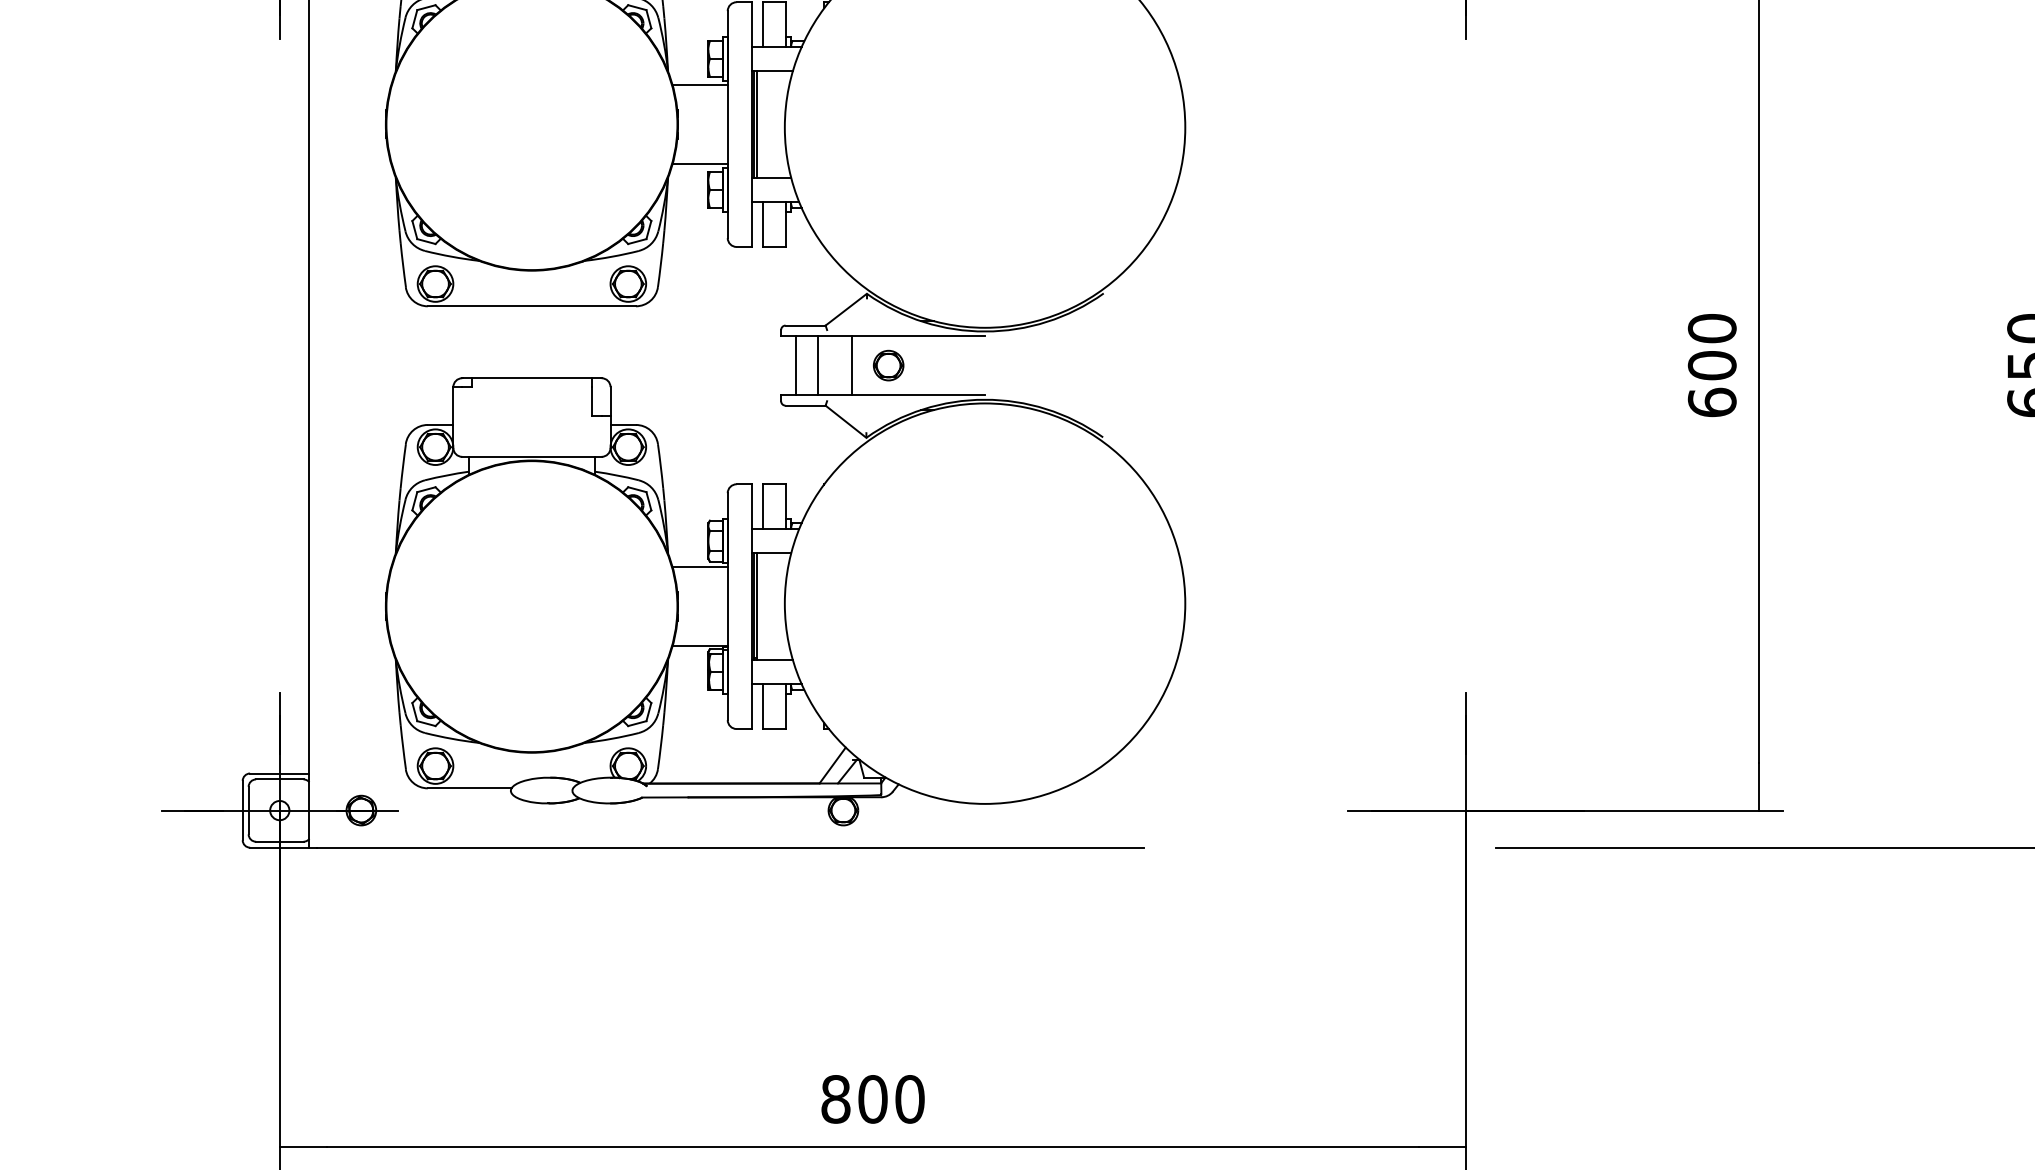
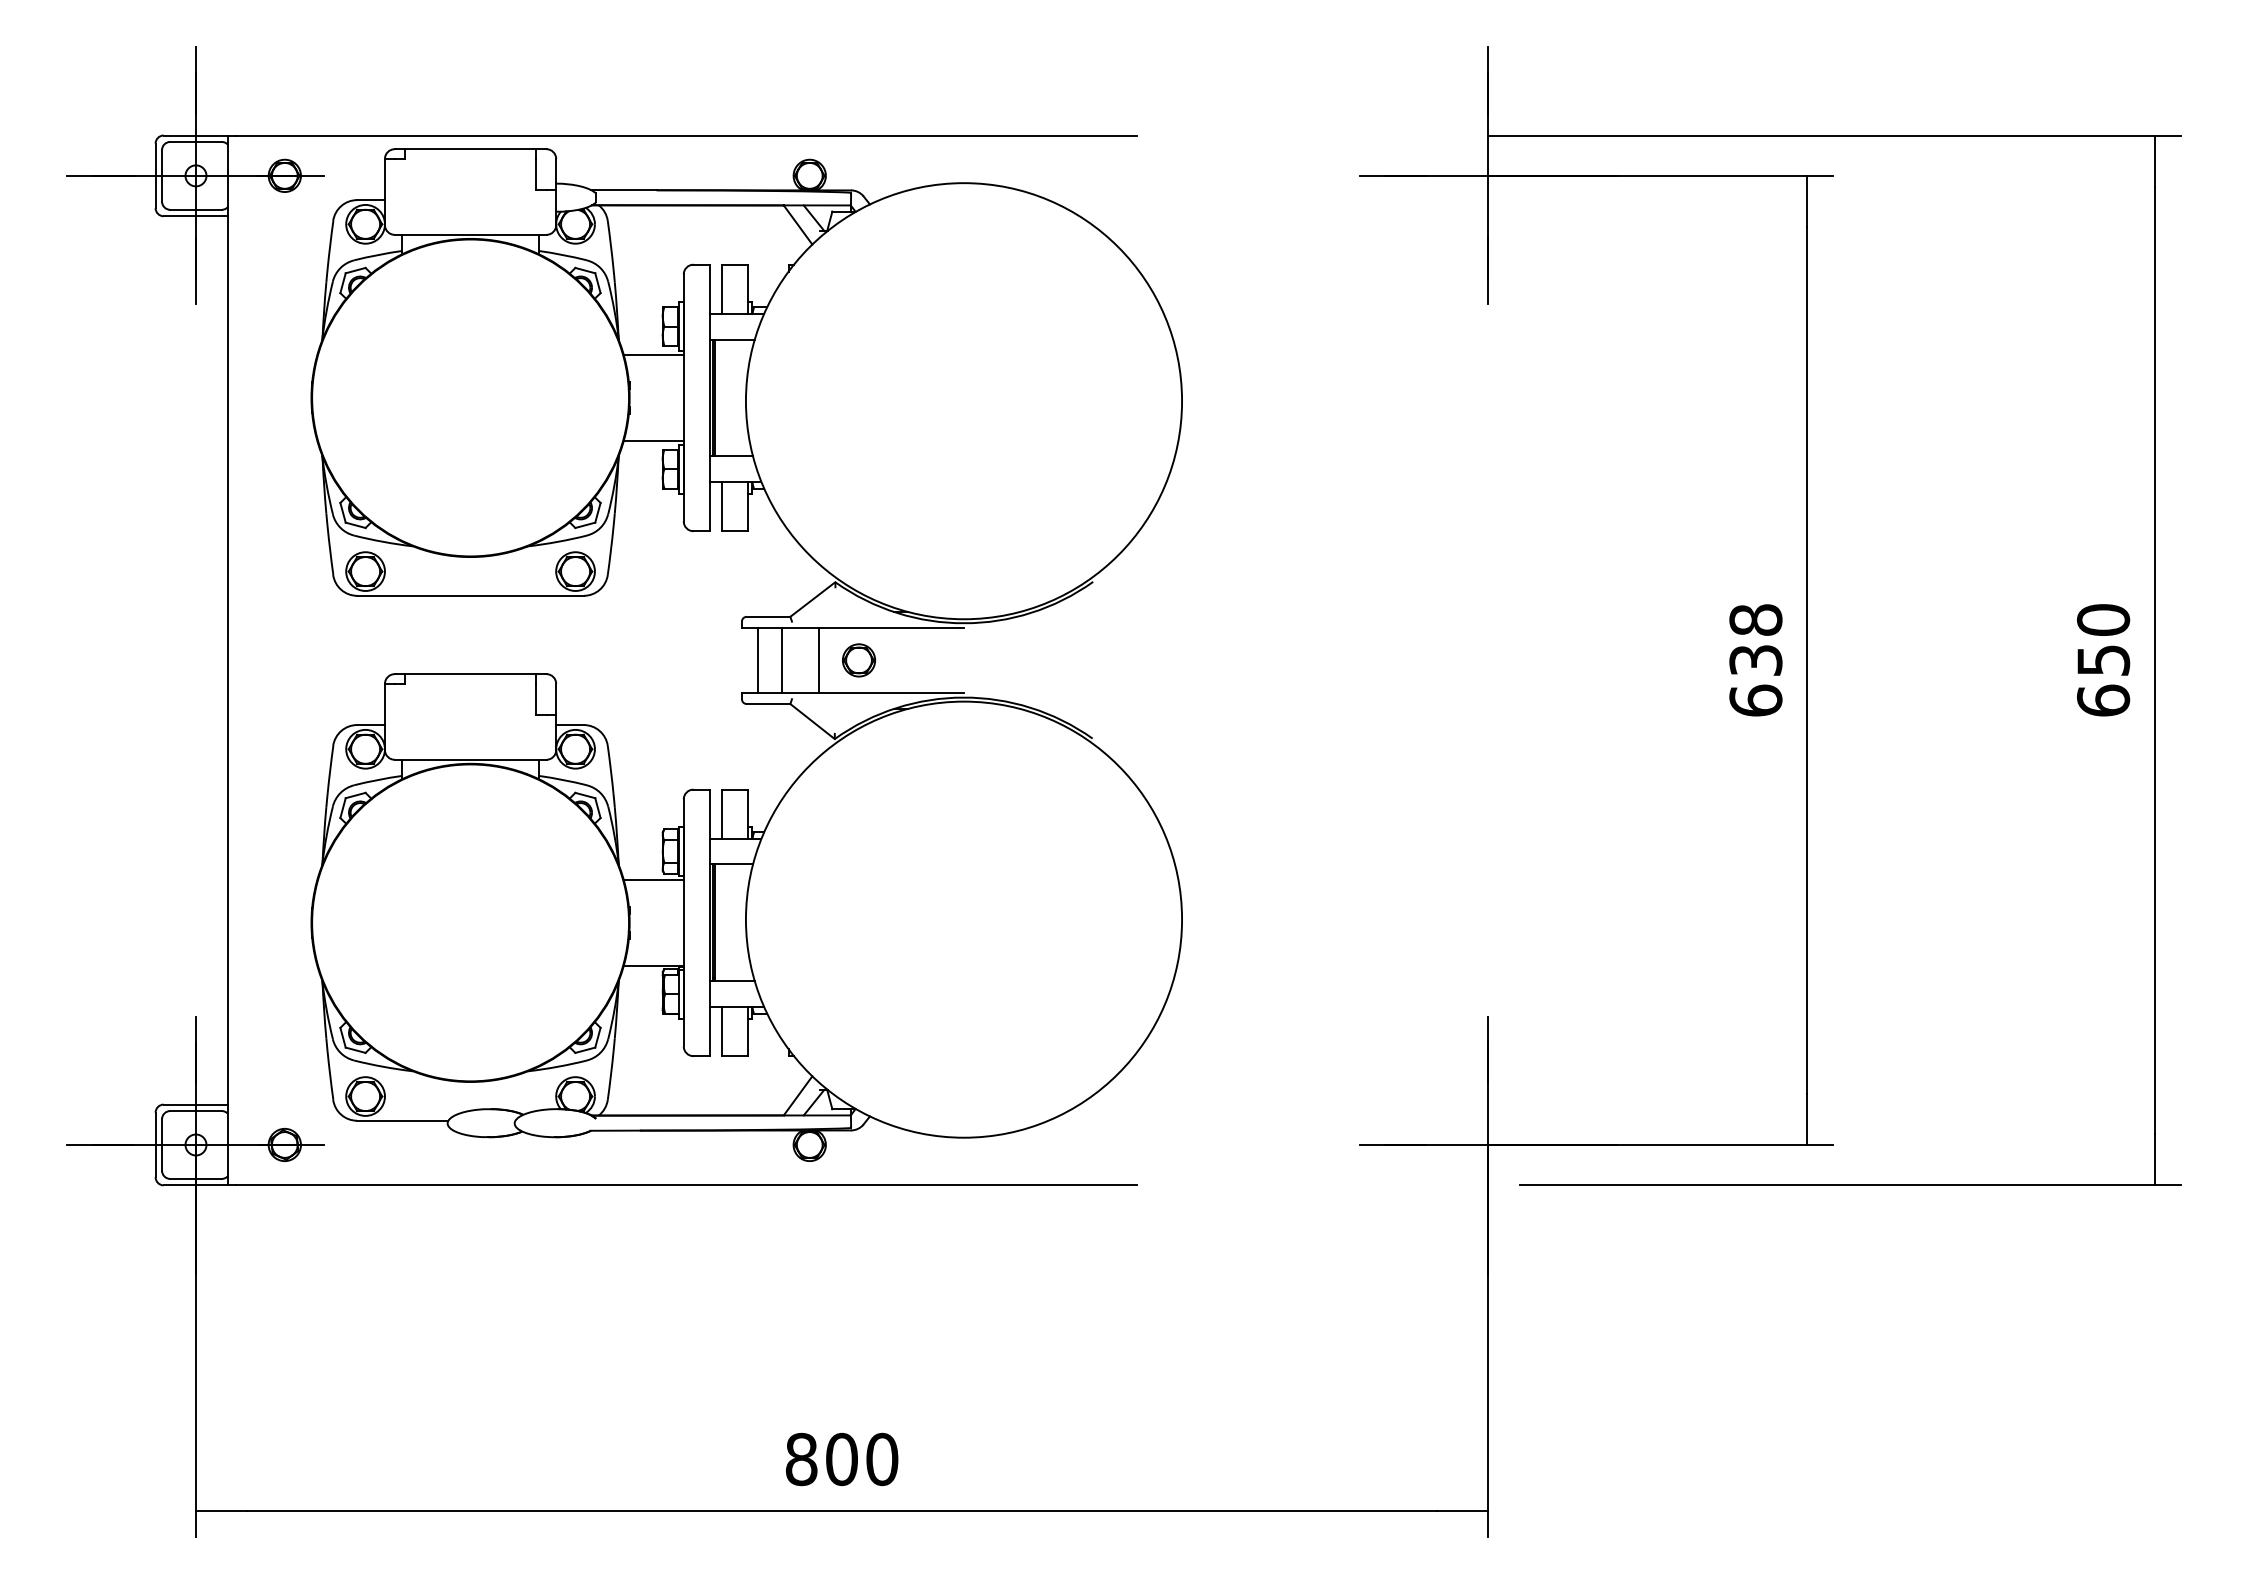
text: (1711, 347) -> (1755, 640), 600 -> 638

